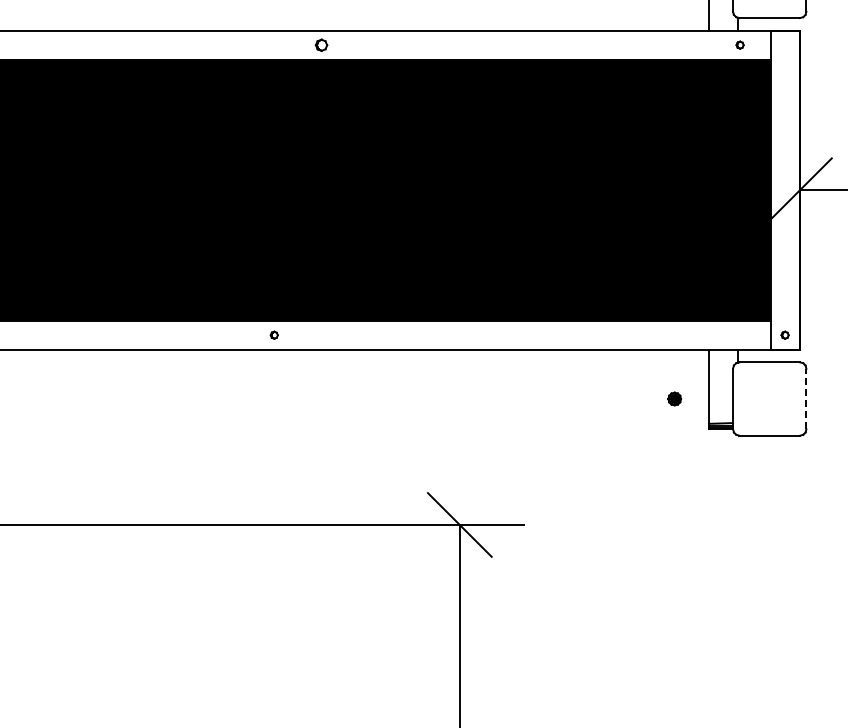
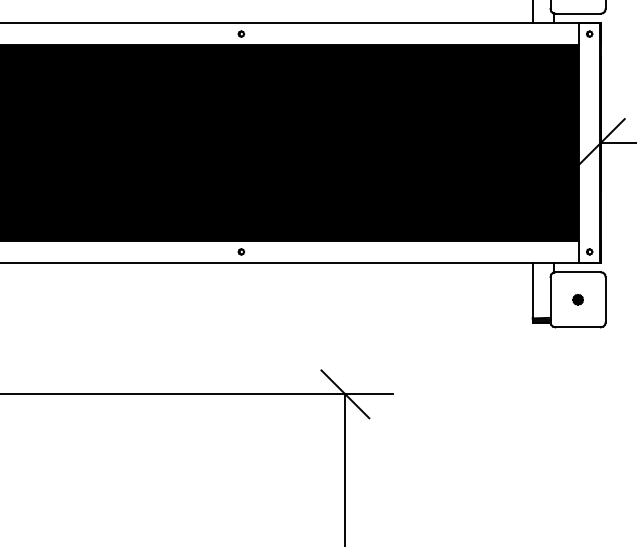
part: (320, 44) -> (240, 33), size x0.62
part: (739, 44) -> (589, 33), moved
part: (273, 334) -> (240, 251), moved
part: (674, 398) -> (577, 299), moved
line: (806, 398) -> (605, 299), dashed -> solid

